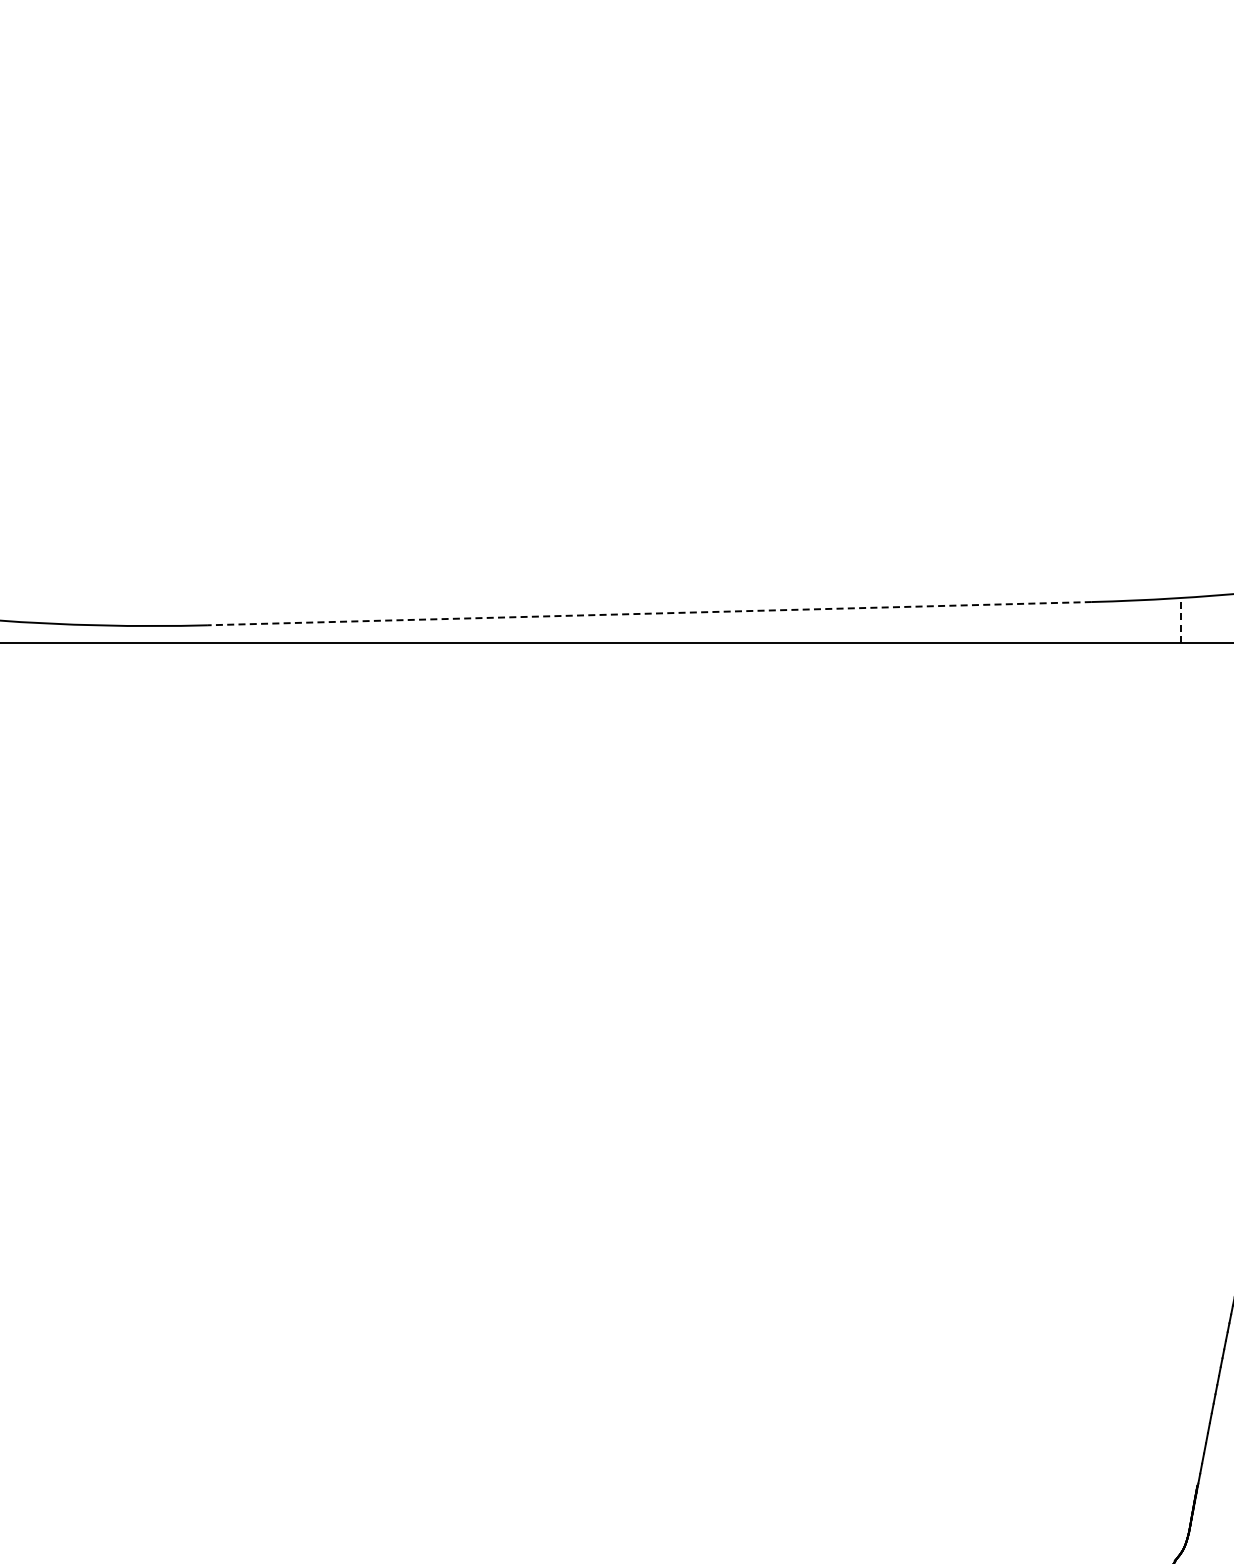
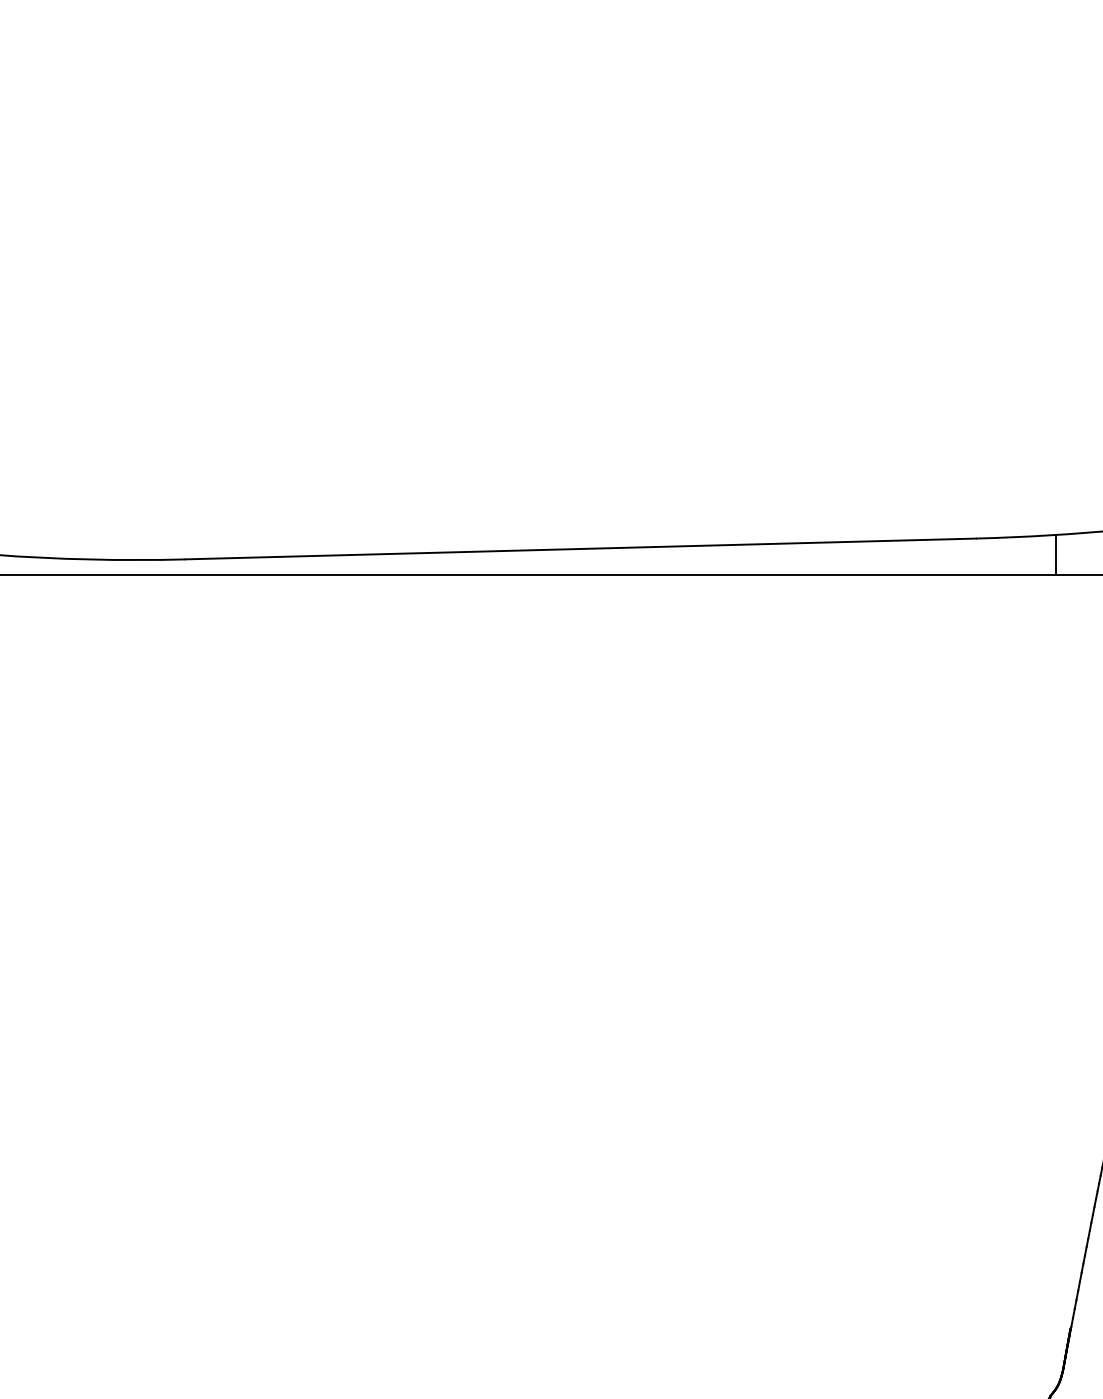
line: (649, 613) -> (580, 548), dashed -> solid
line: (1180, 619) -> (1055, 554), dashed -> solid

